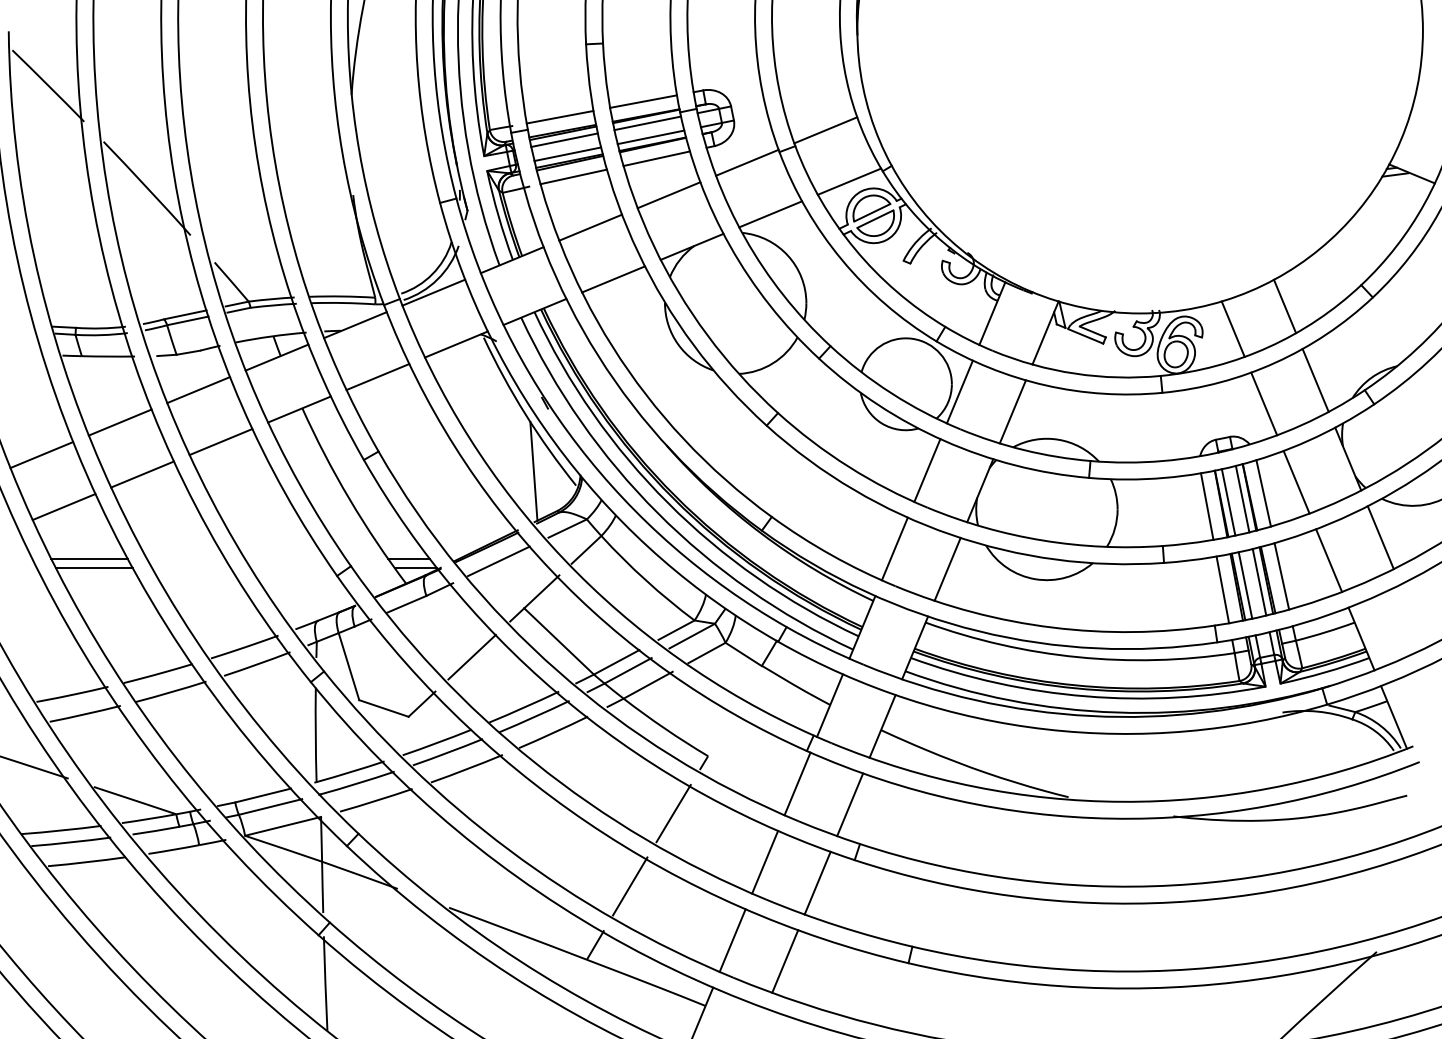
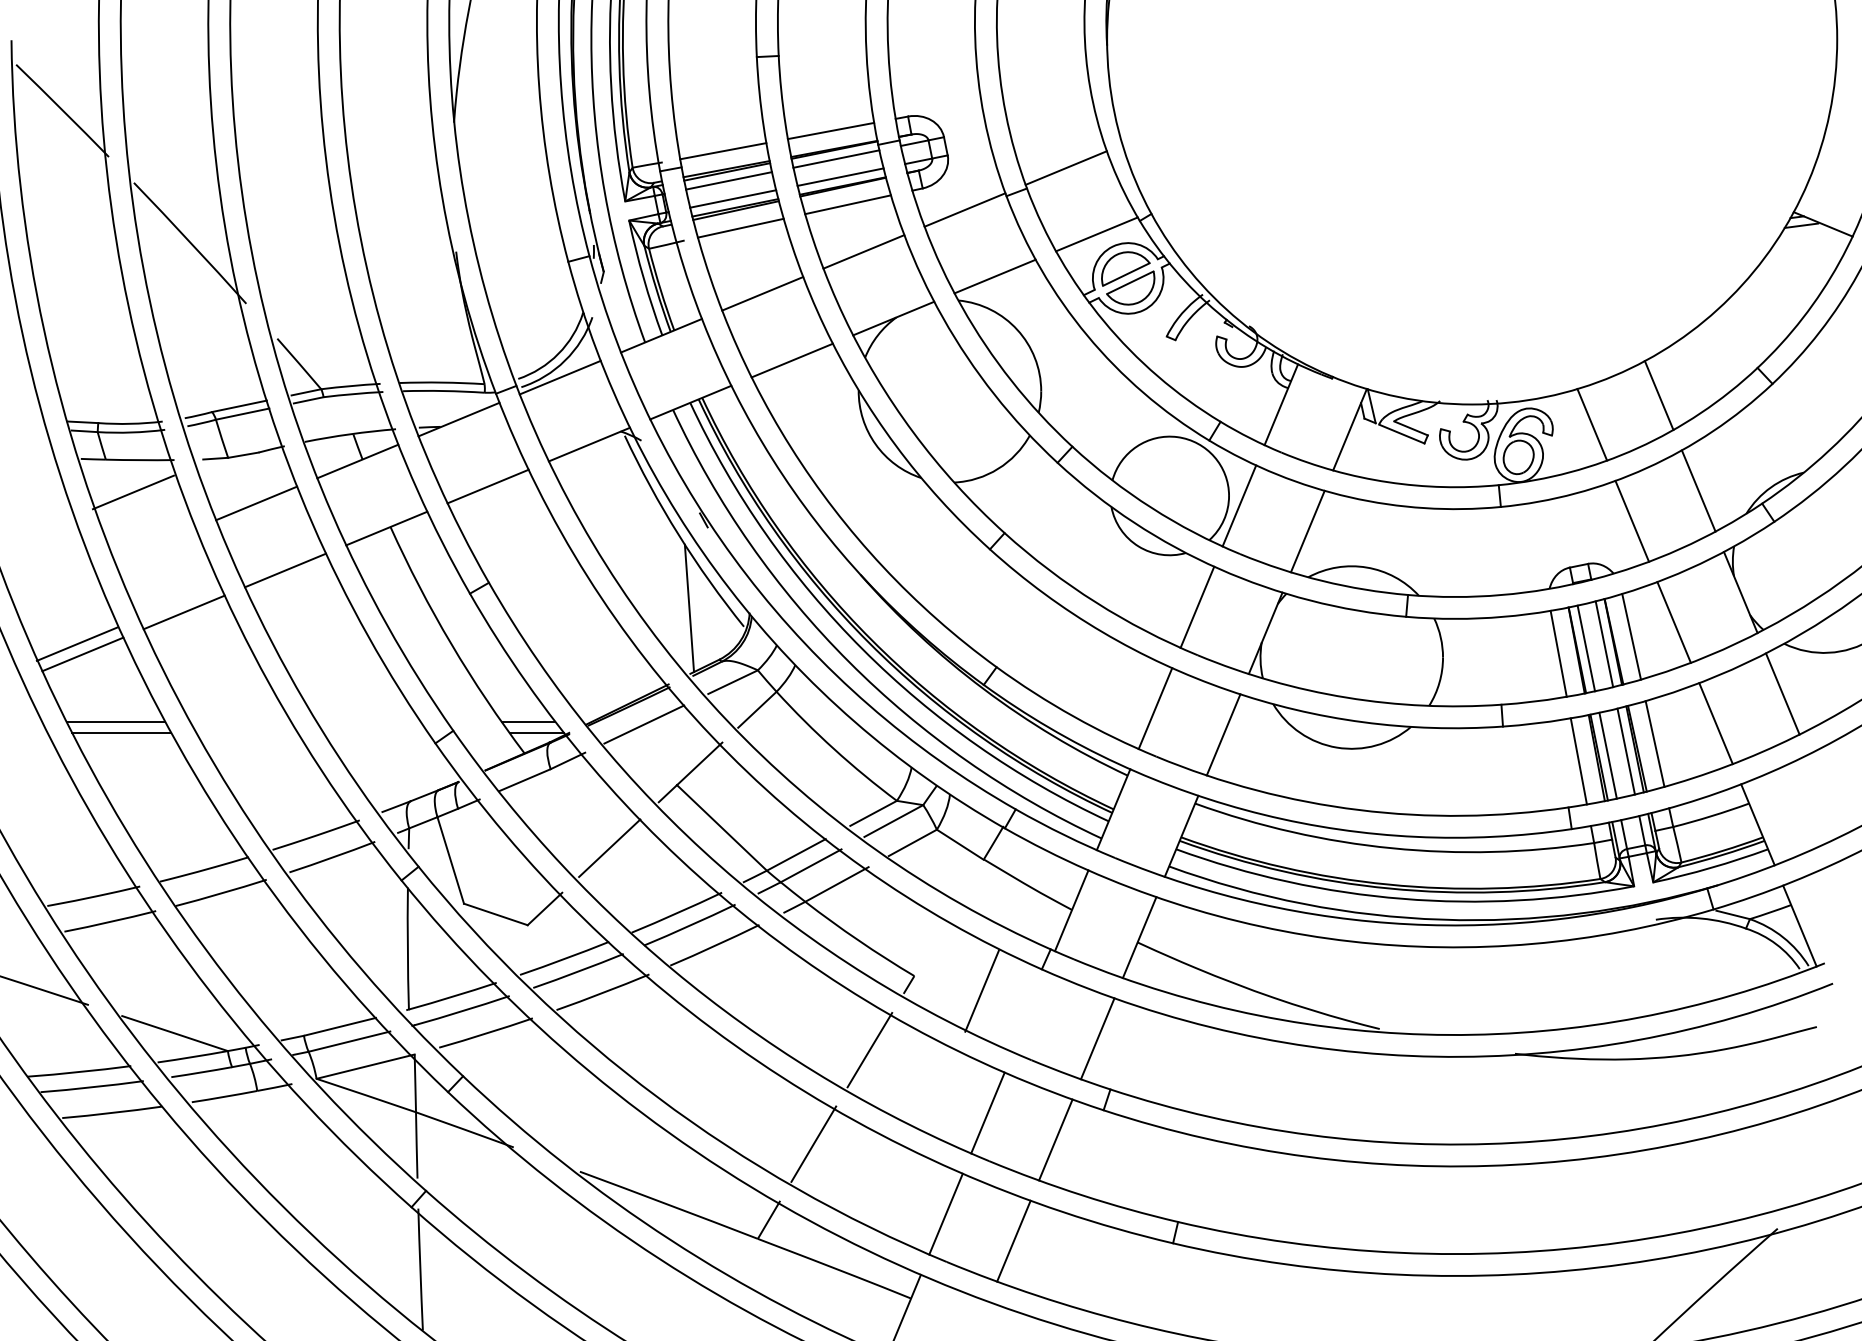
line: (119, 422) -> (132, 492), moved
line: (41, 455) -> (77, 644), moved
line: (797, 783) -> (981, 990), moved

